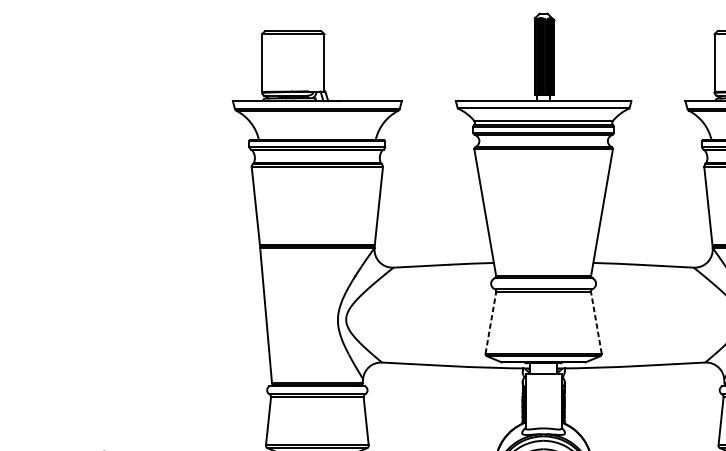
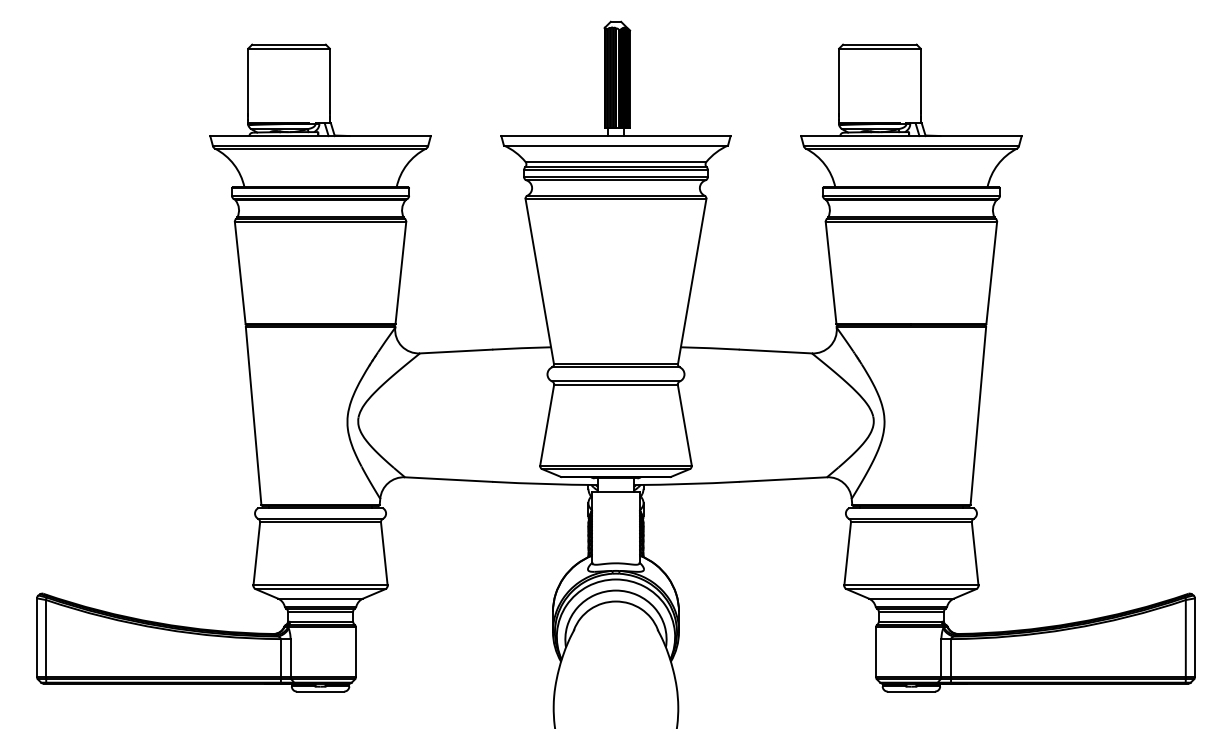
line: (491, 322) -> (547, 425), dashed -> solid
line: (596, 322) -> (684, 425), dashed -> solid

